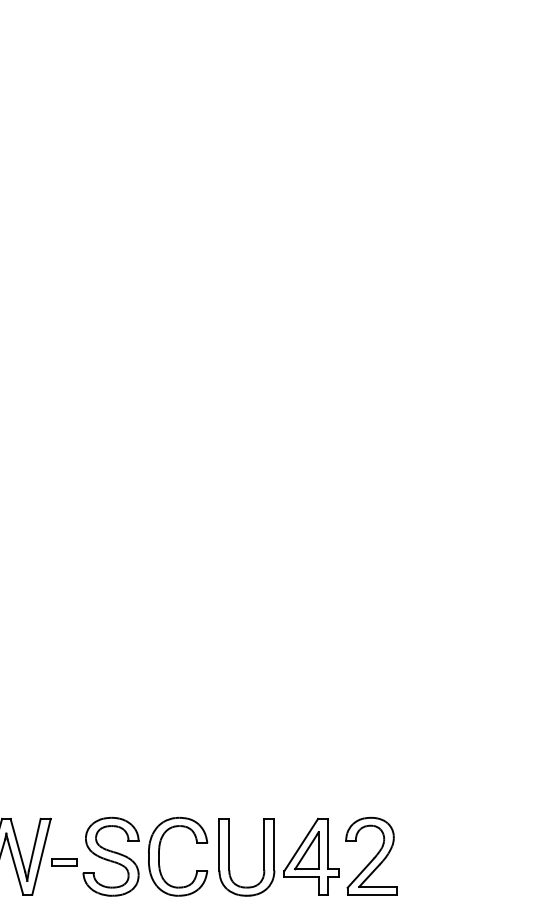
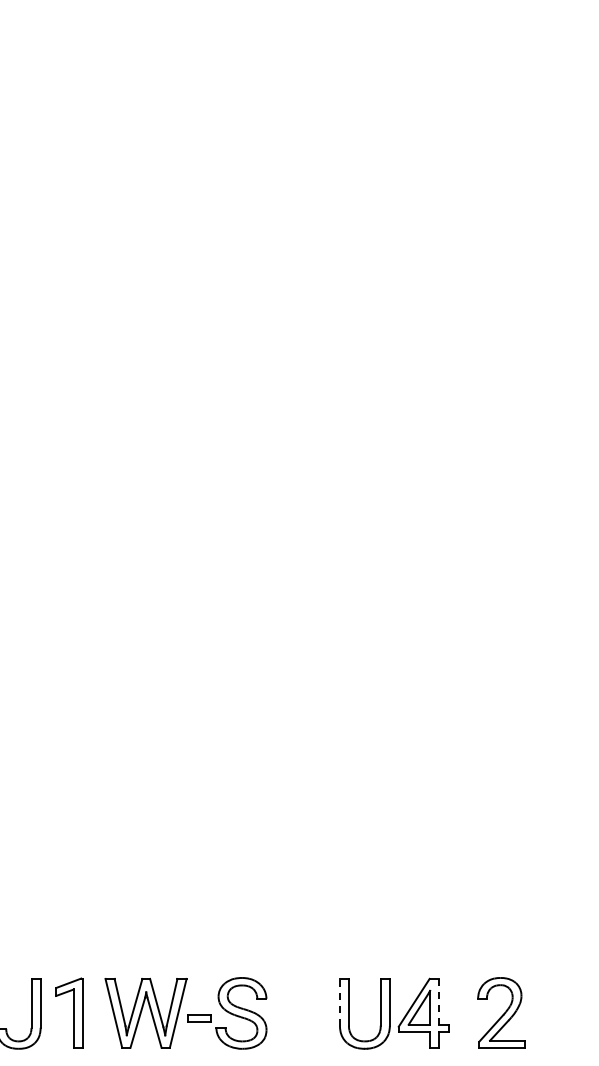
line: (327, 843) -> (438, 1001), solid -> dashed
line: (218, 844) -> (339, 1002), solid -> dashed
part: (371, 855) -> (501, 1012), moved
part: (159, 856) -> (285, 1013), removed

